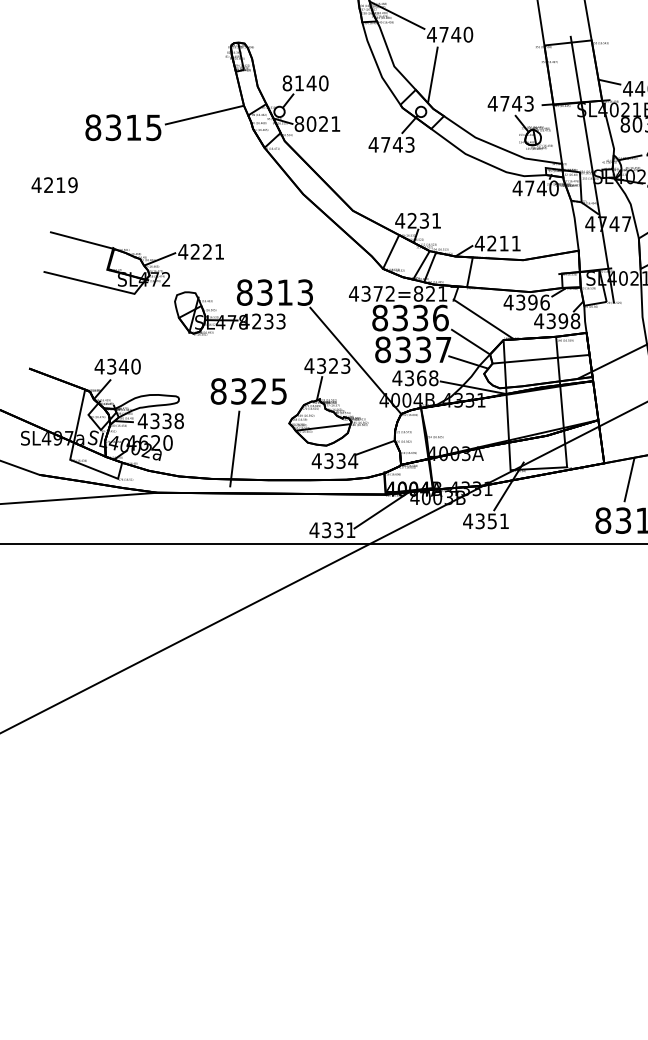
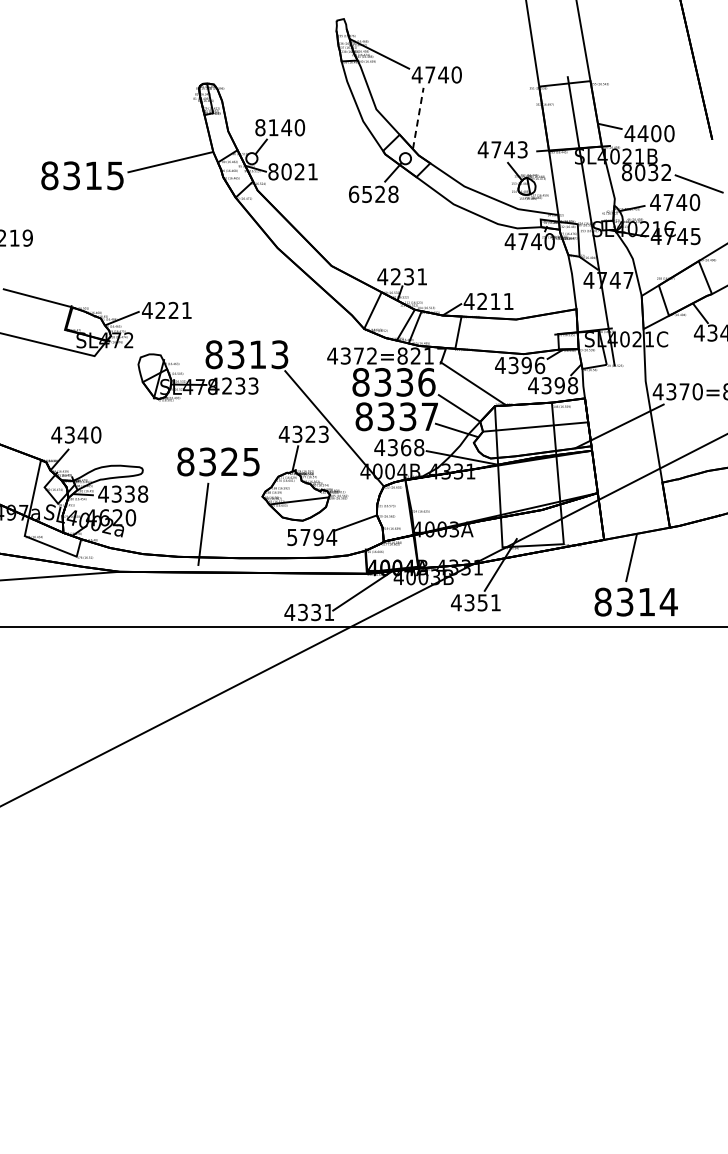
line: (433, 74) -> (418, 118), solid -> dashed
text: (391, 144) -> (373, 193), 4743 -> 6528
text: (328, 461) -> (304, 537), 4334 -> 5794

